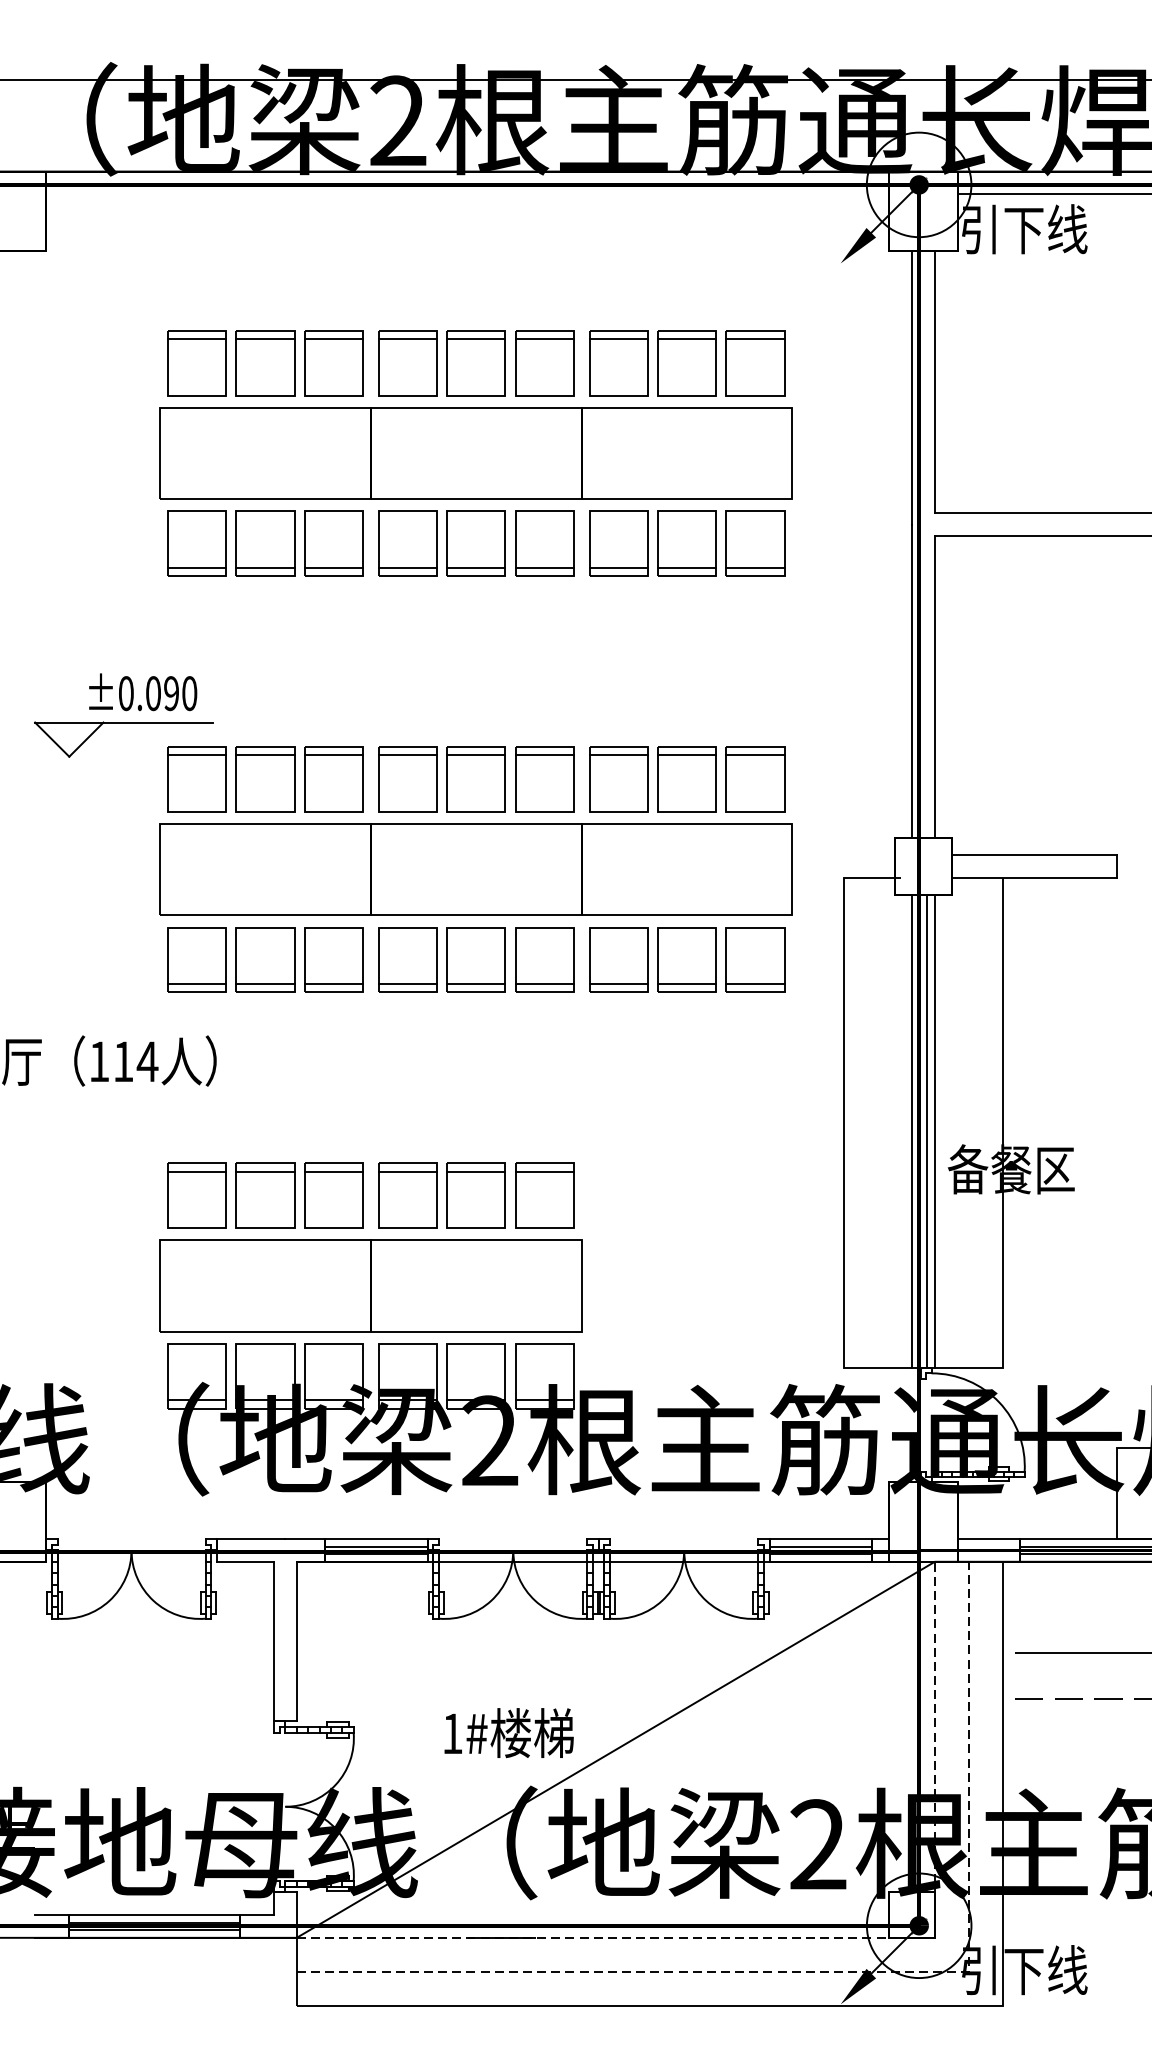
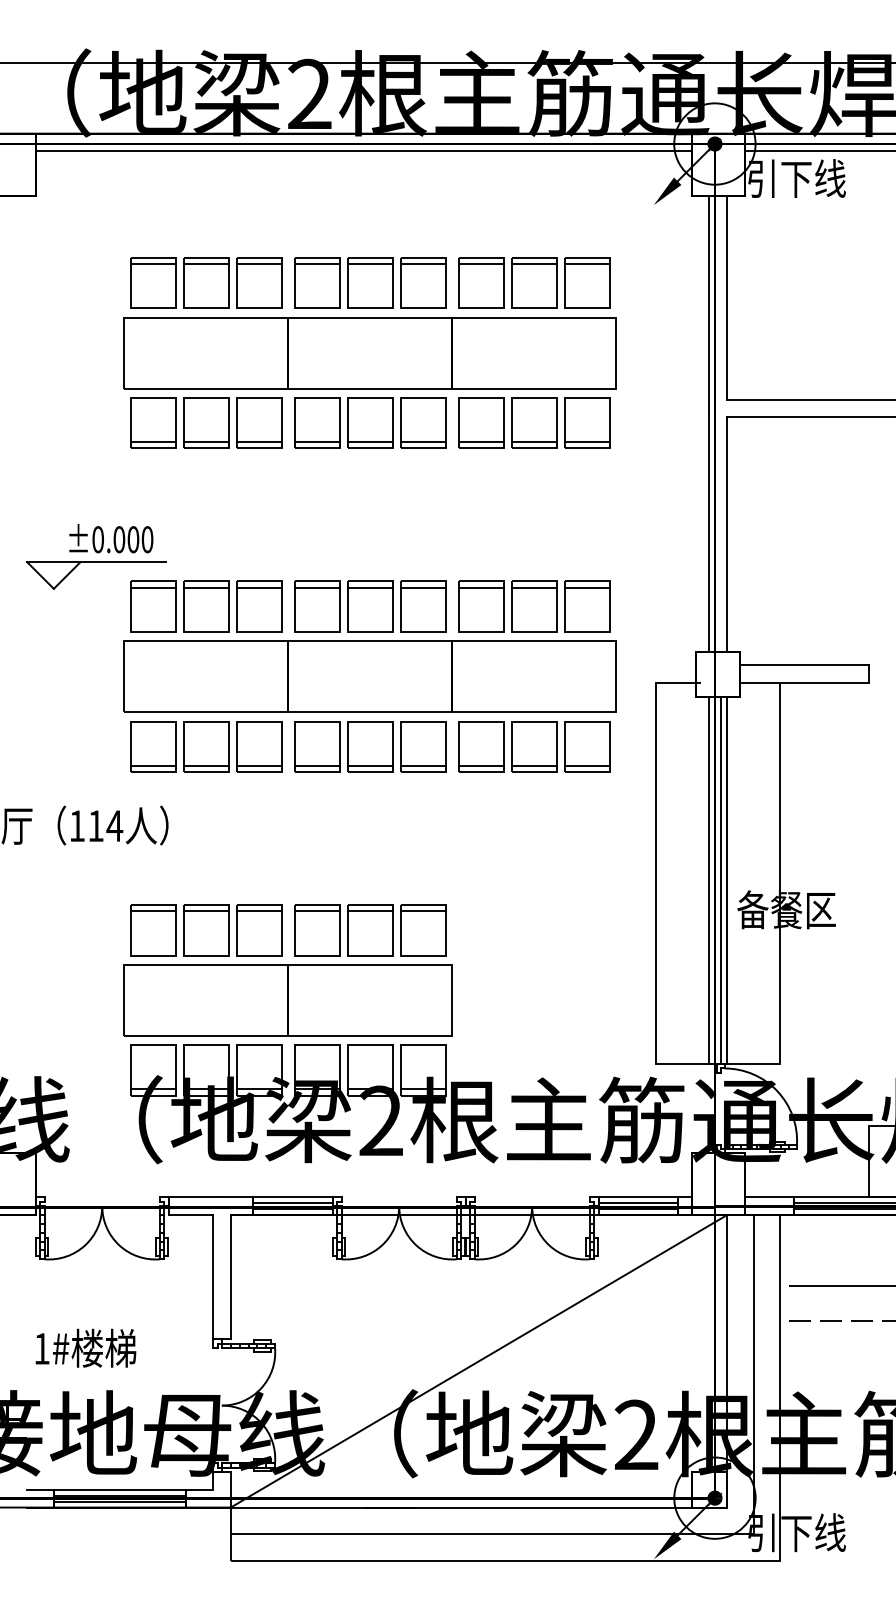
line: (467, 194) -> (363, 151), added
text: (171, 693) -> (133, 539), ±0.090 -> ±0.000
text: (508, 1732) -> (85, 1347), moved
line: (805, 1937) -> (626, 1507), dashed -> solid
line: (838, 1972) -> (652, 1534), dashed -> solid

